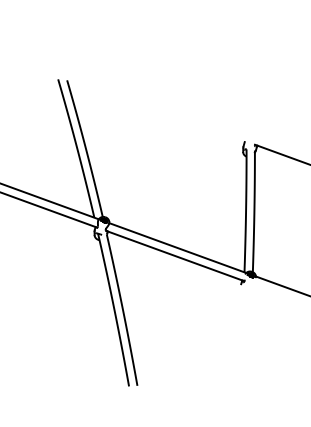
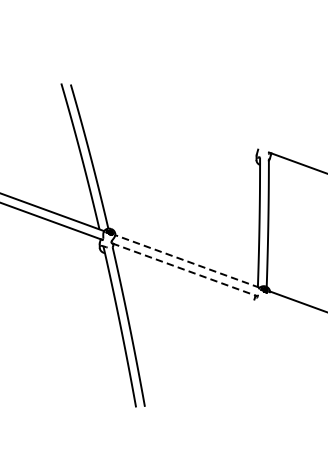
line: (177, 248) -> (187, 261), solid -> dashed
line: (175, 256) -> (185, 270), solid -> dashed

